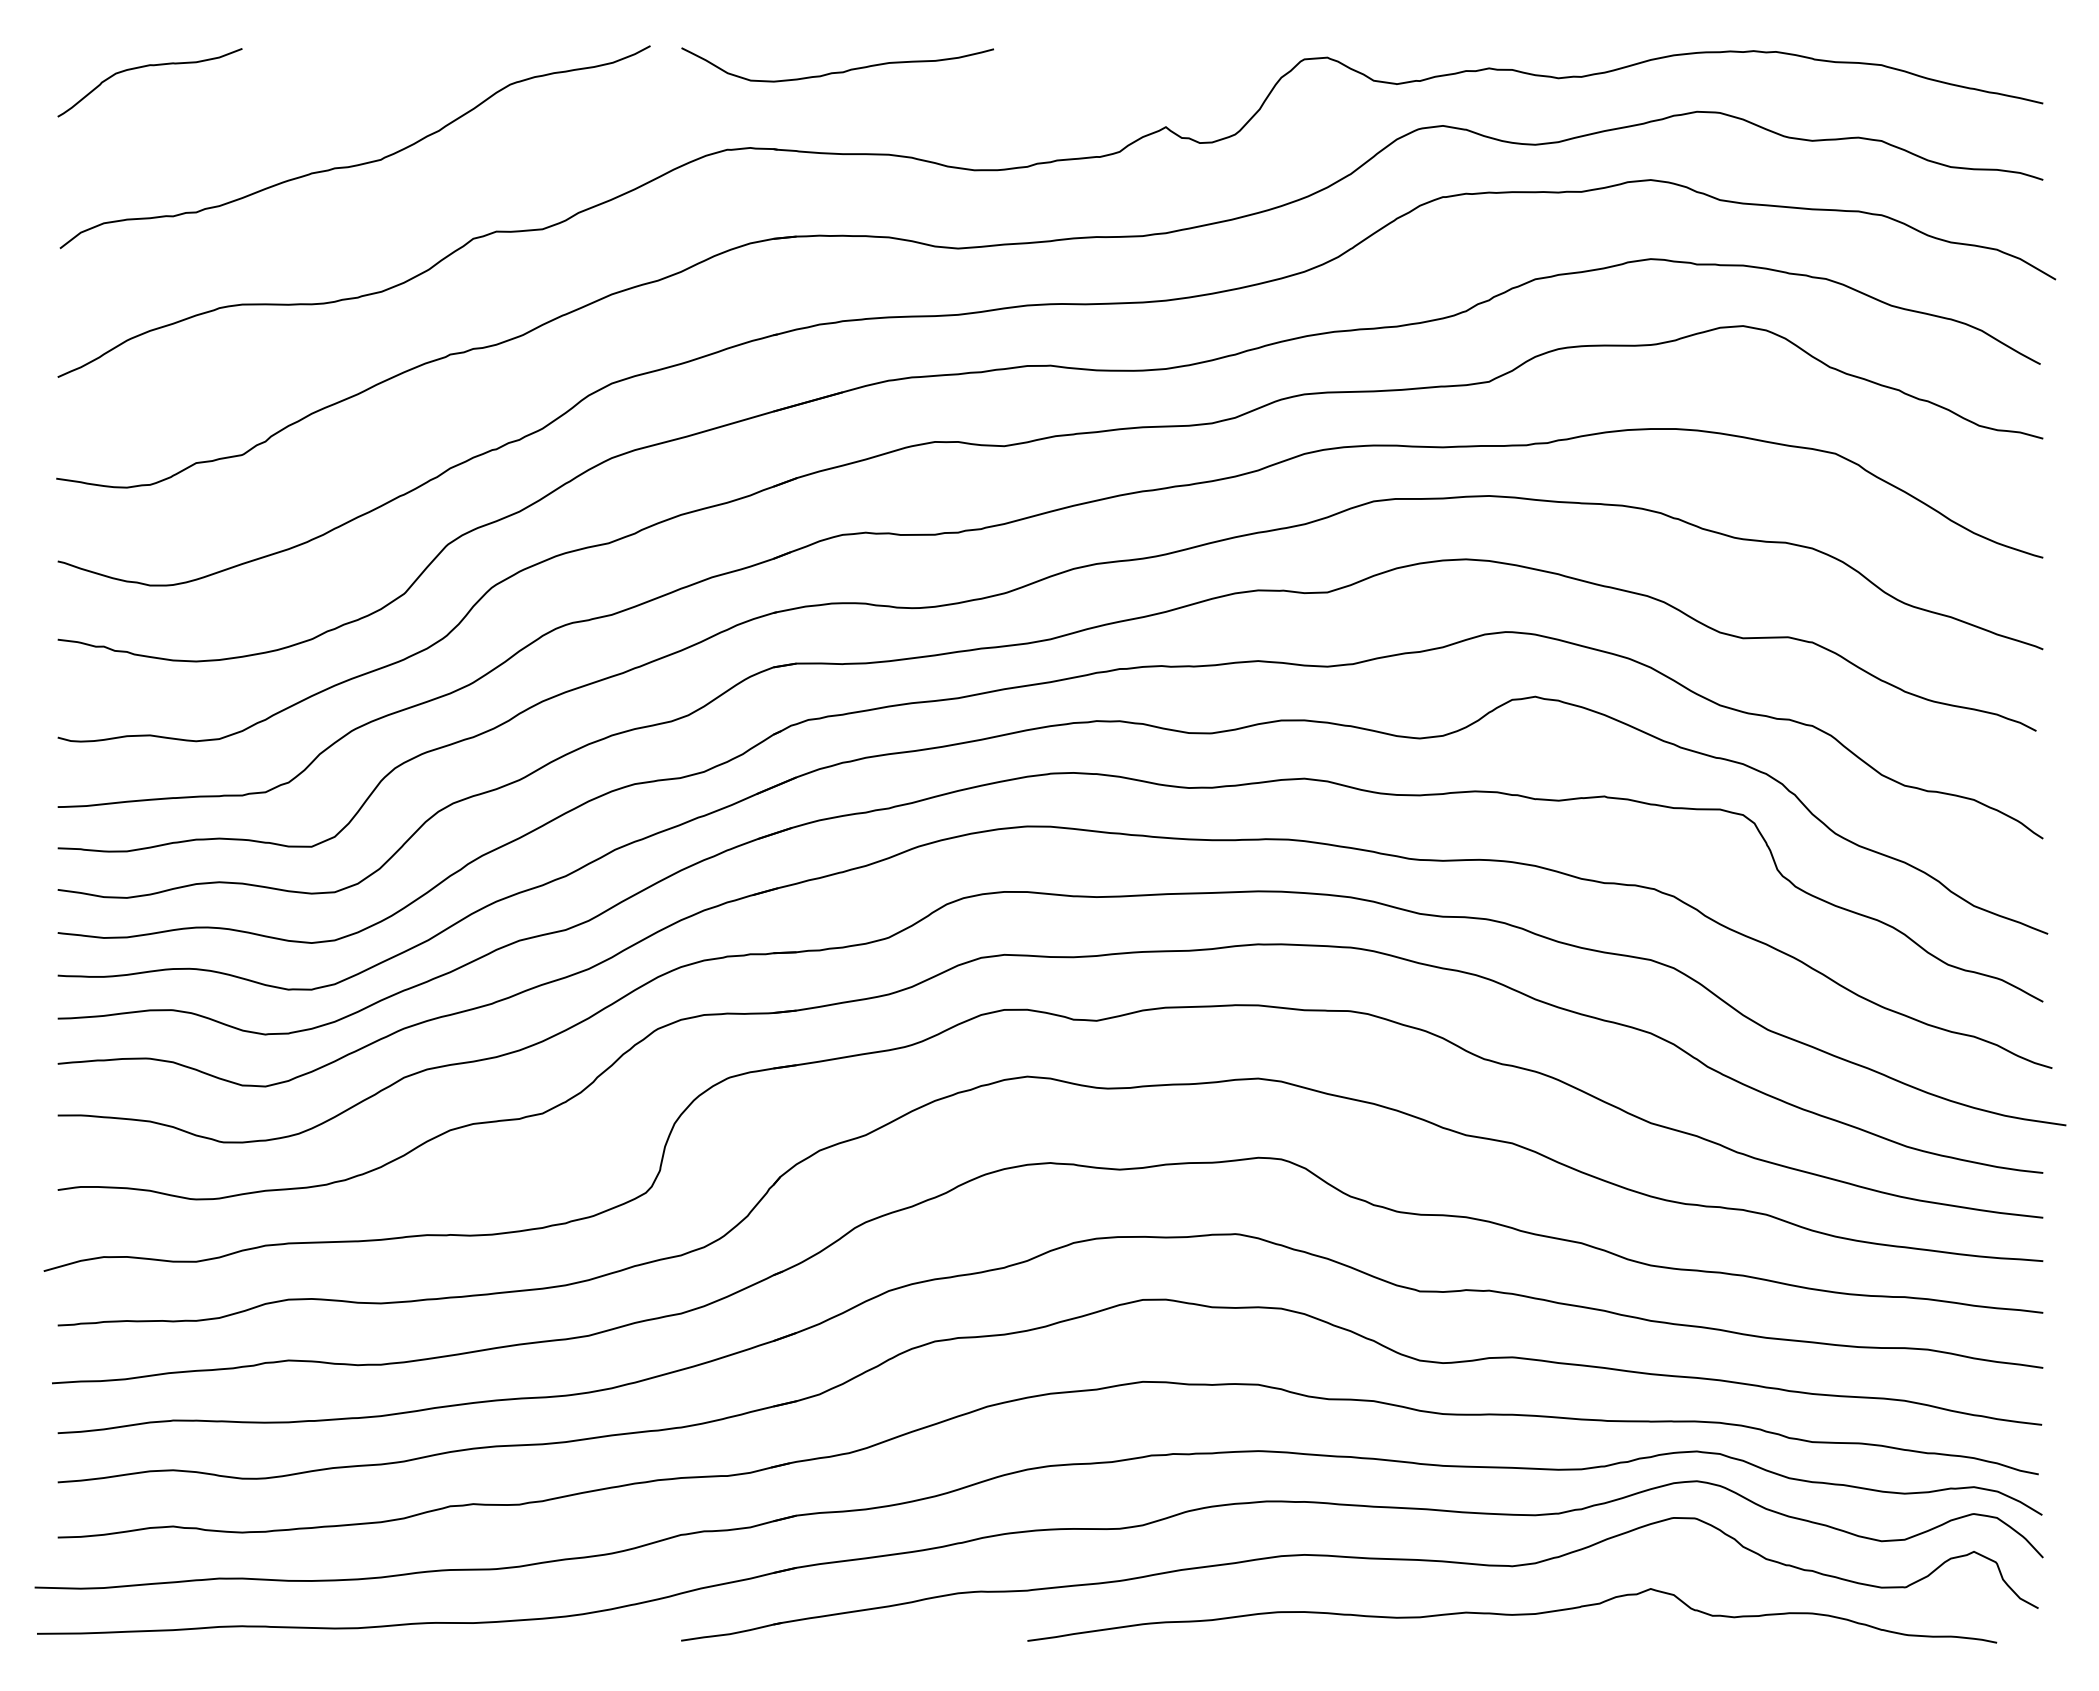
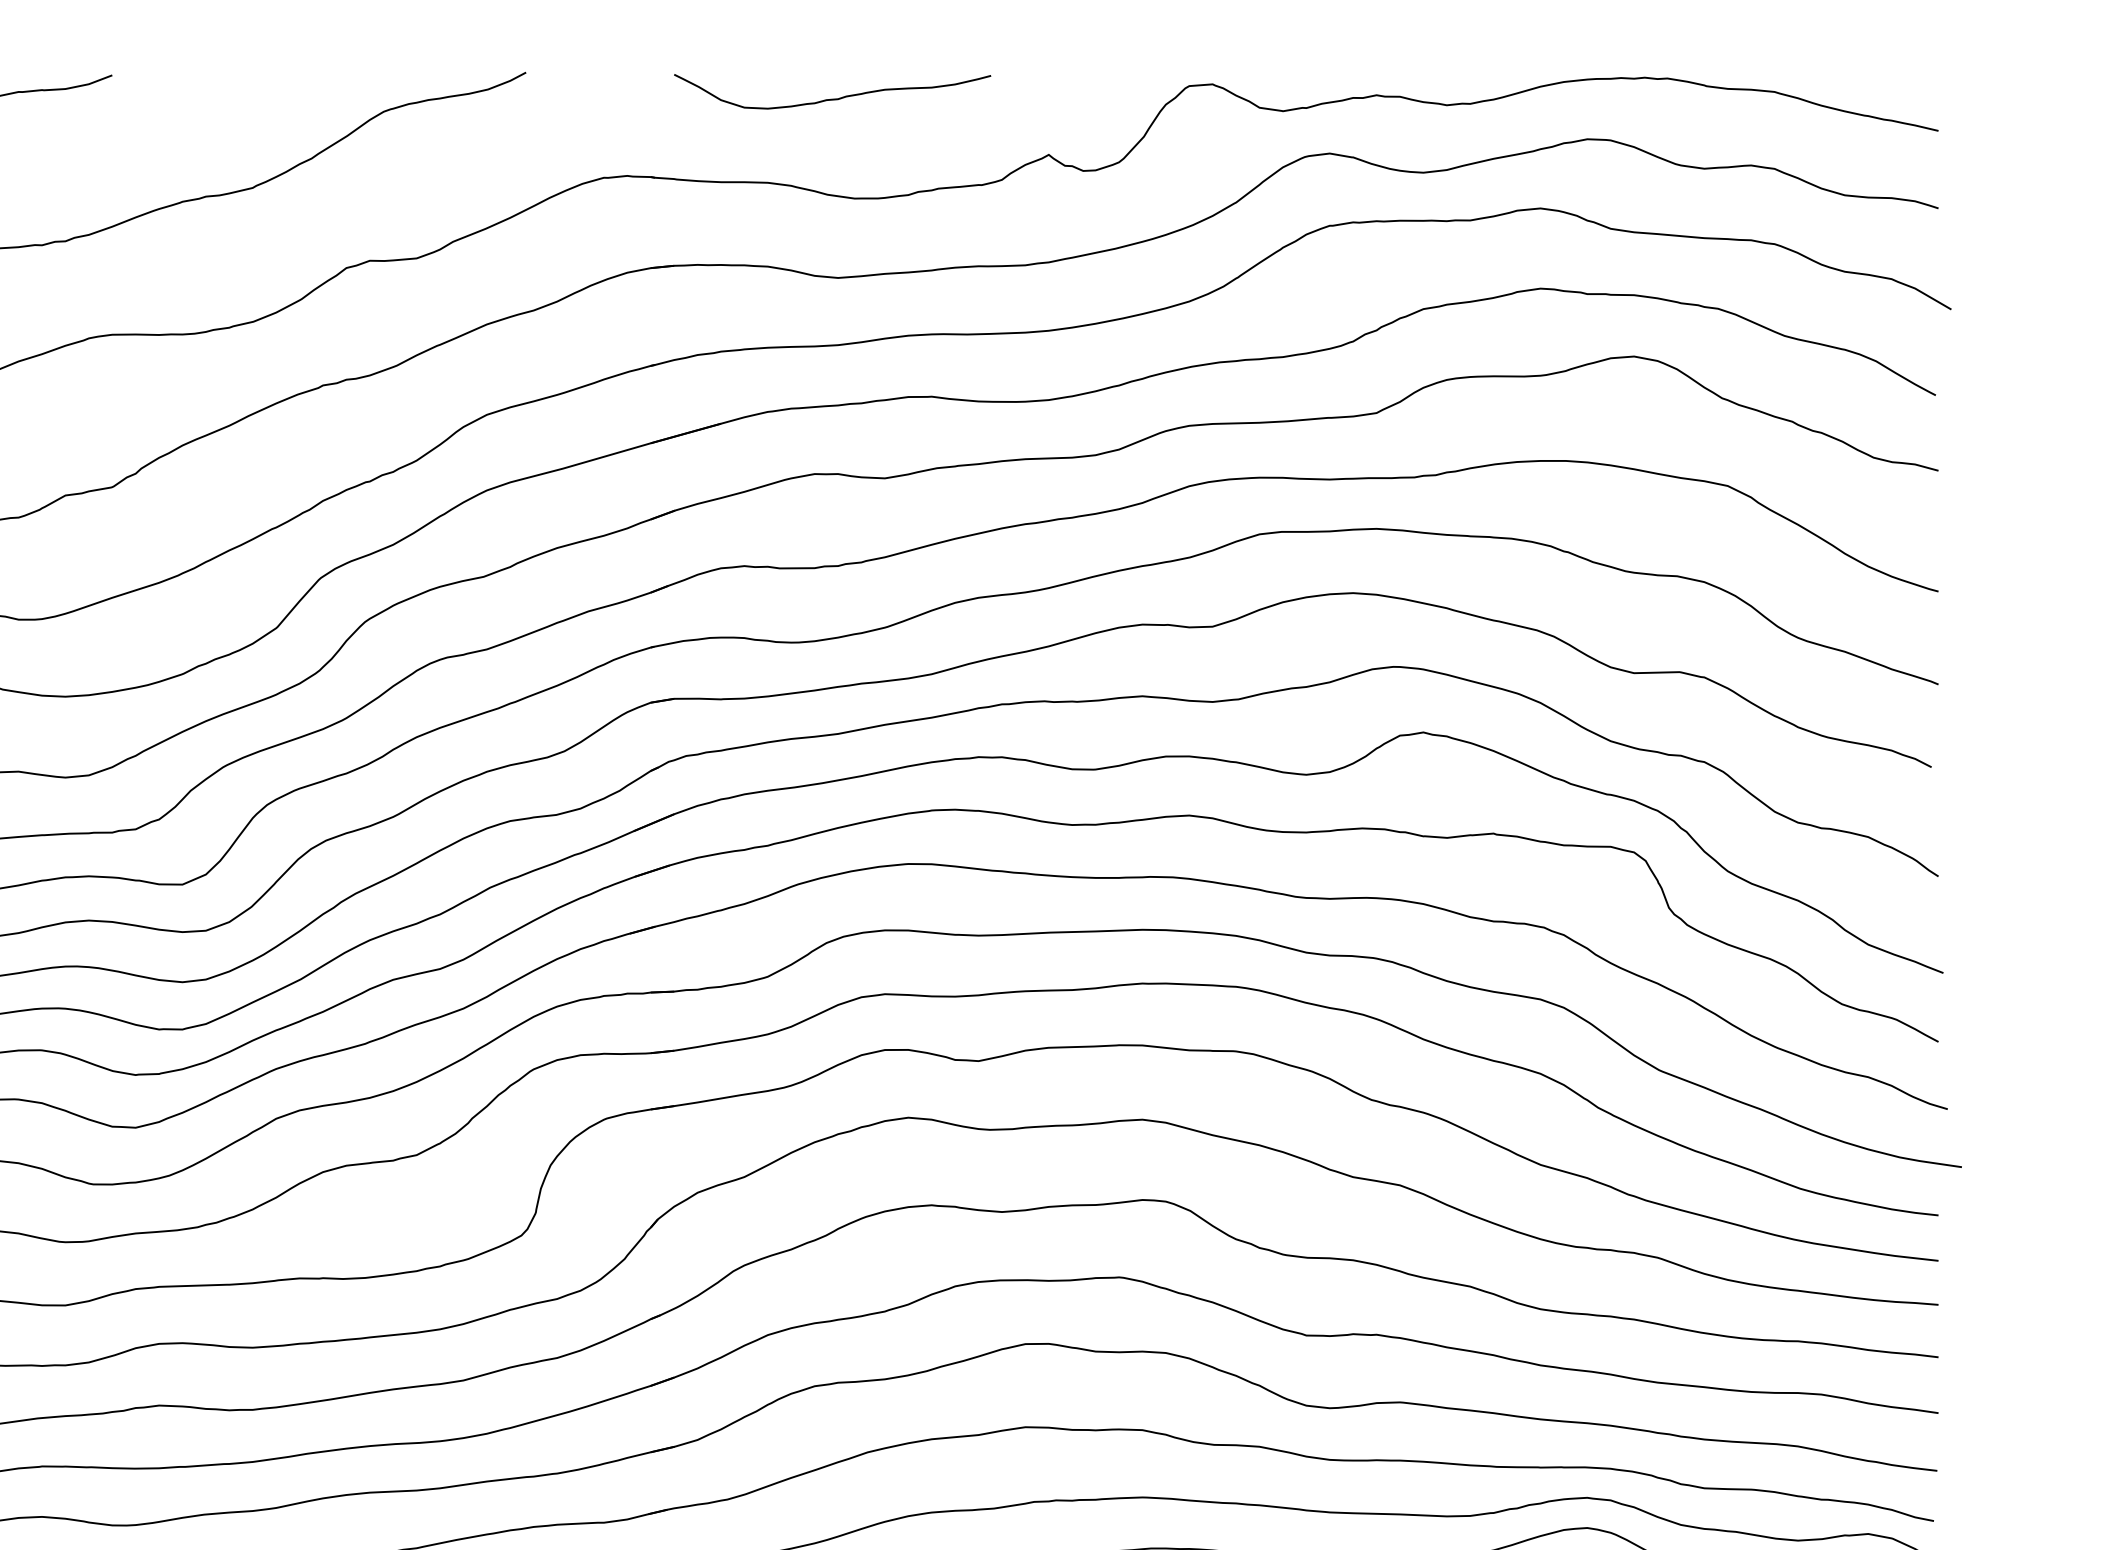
curve: (837, 71) -> (832, 98), moved

